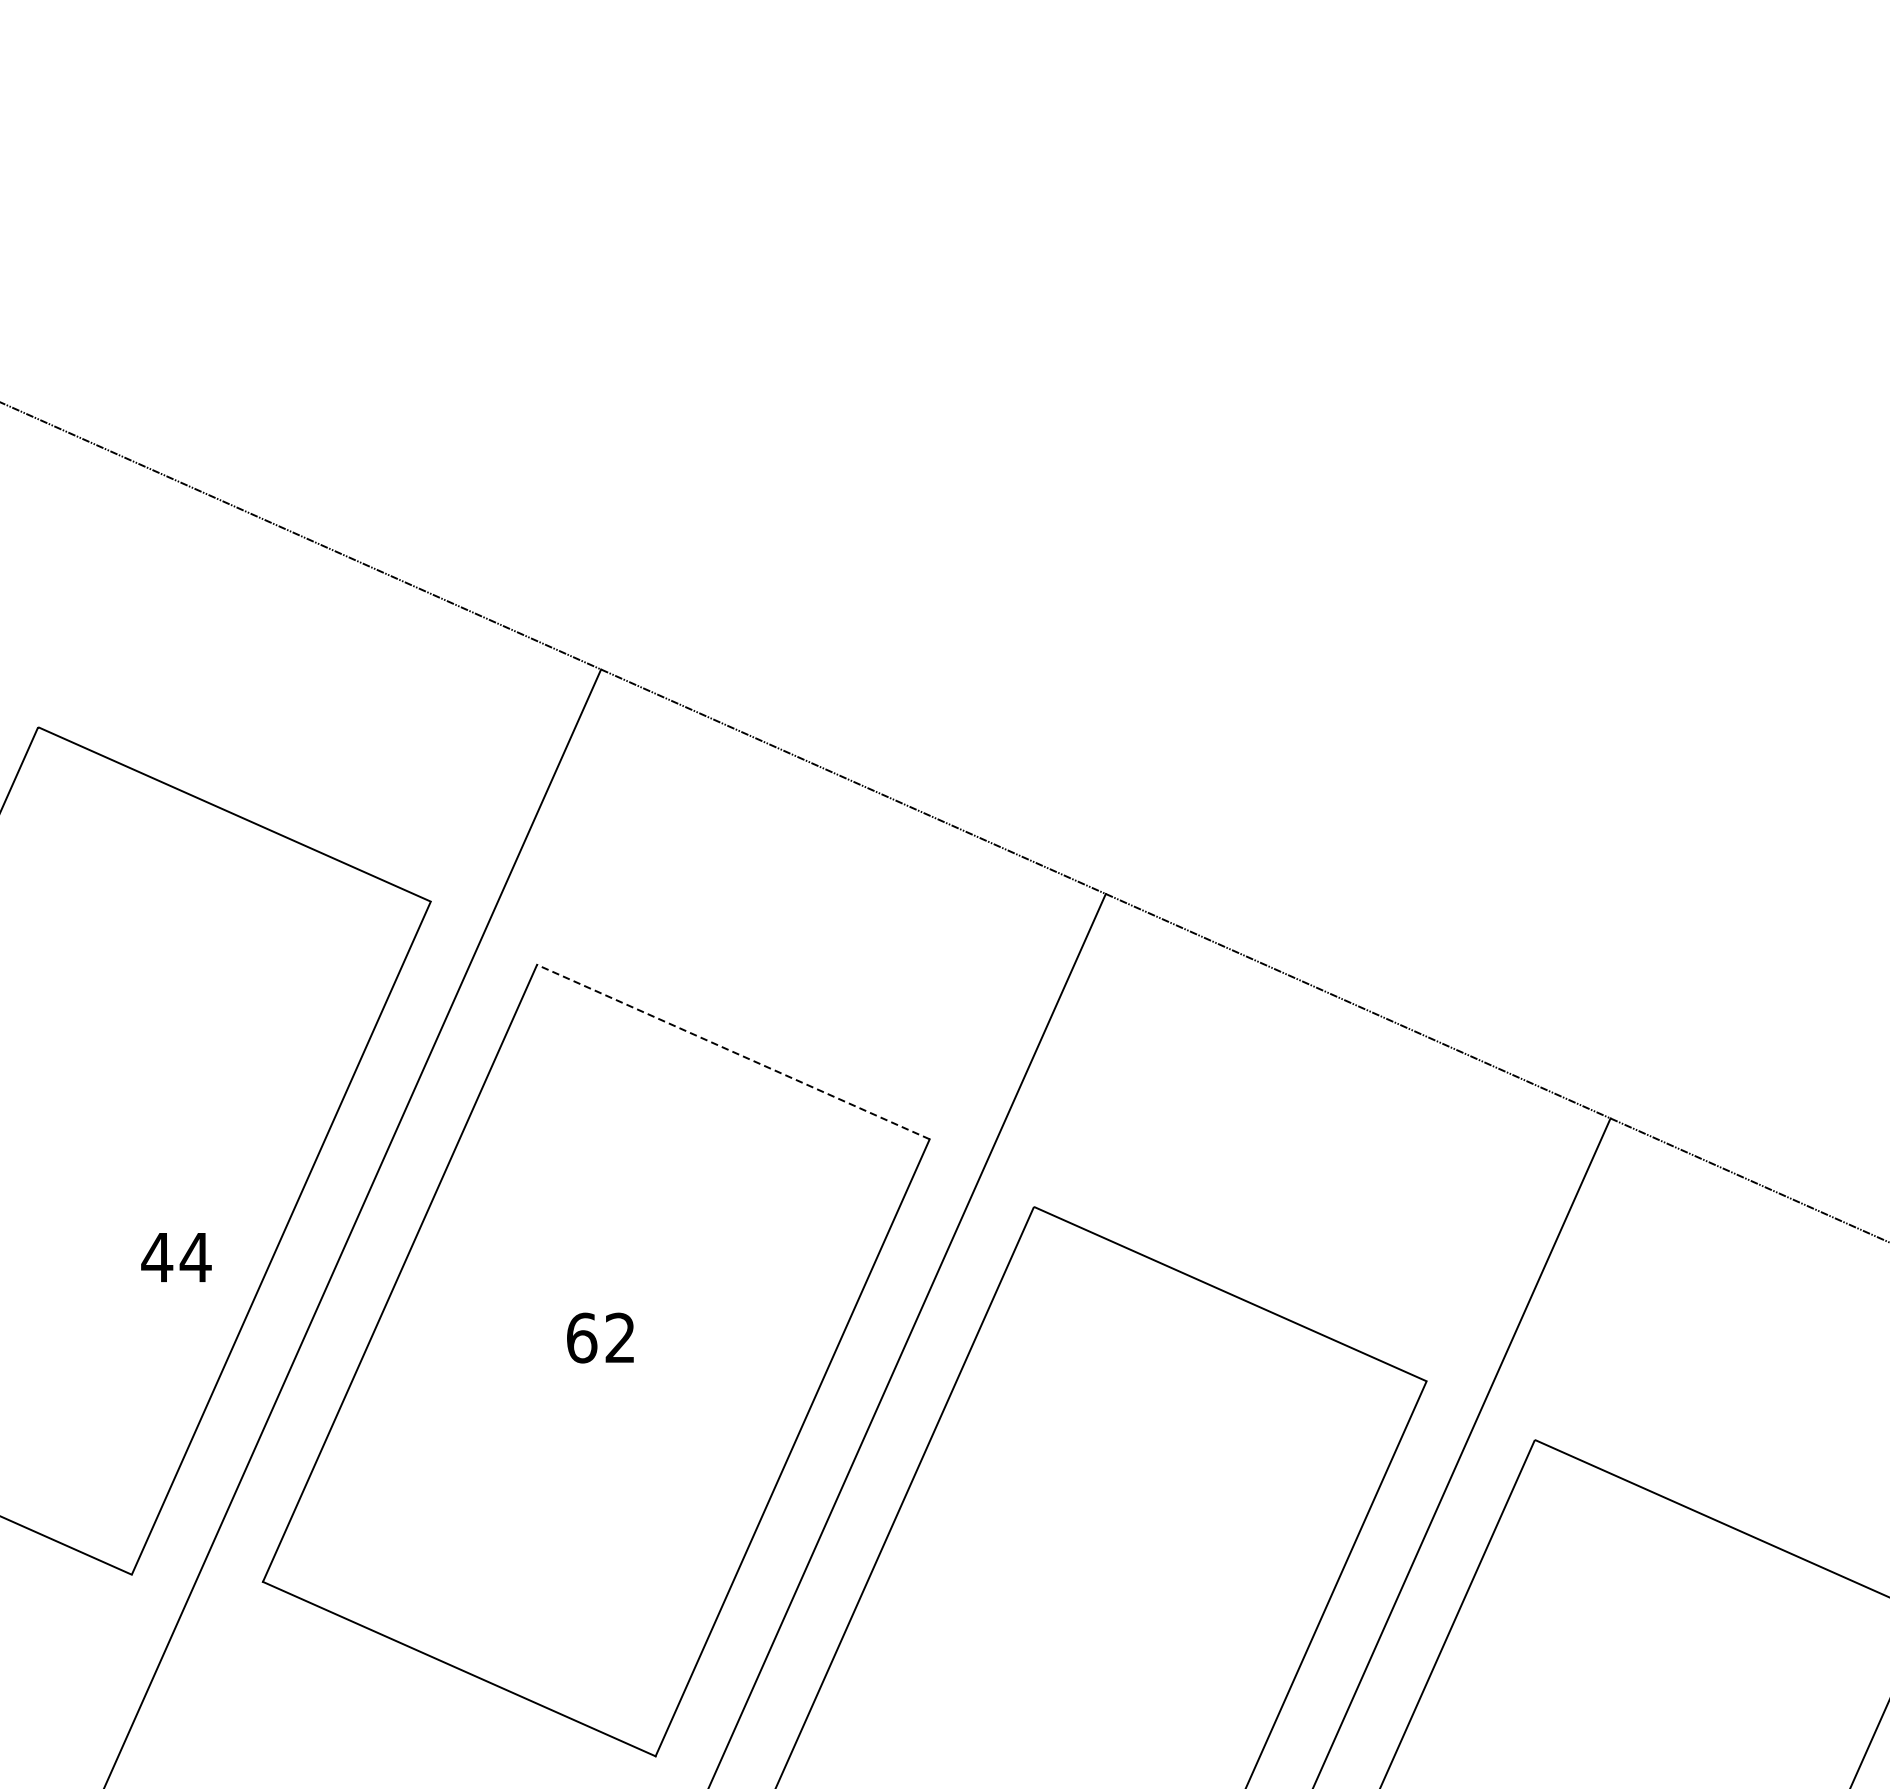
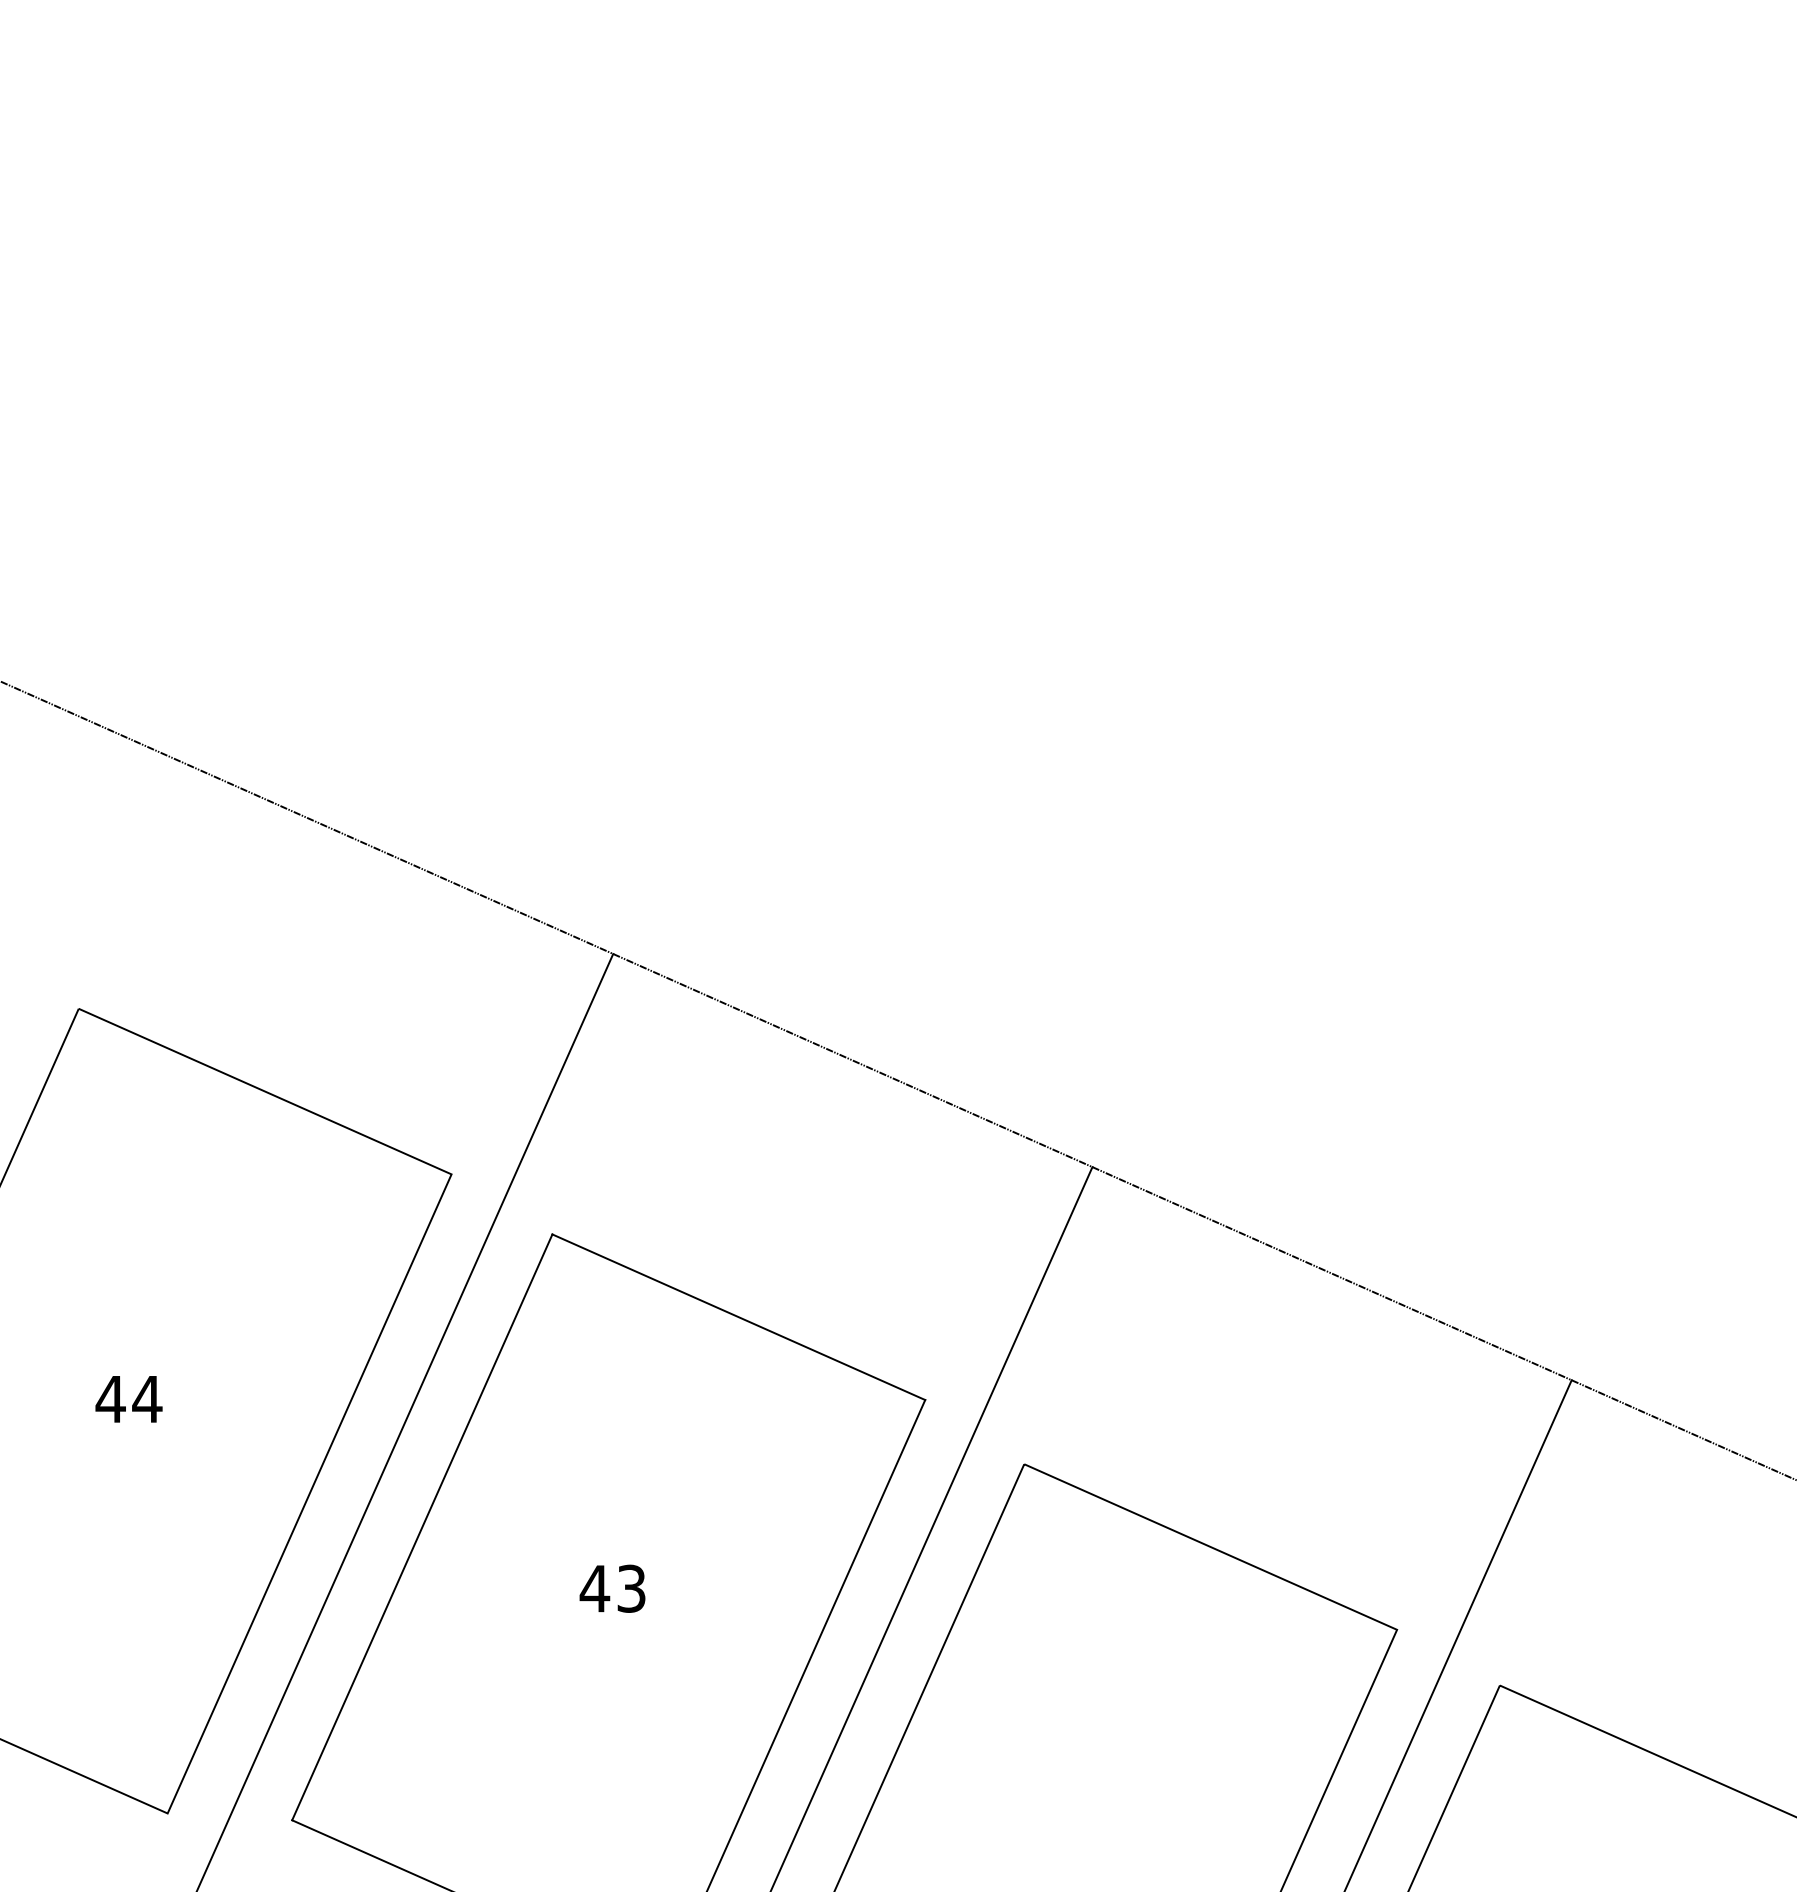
line: (733, 1052) -> (738, 1317), dashed -> solid
text: (175, 1257) -> (128, 1399), moved
text: (600, 1337) -> (612, 1588), 62 -> 43

